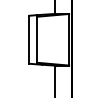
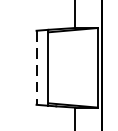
line: (29, 40) -> (36, 68), solid -> dashed

